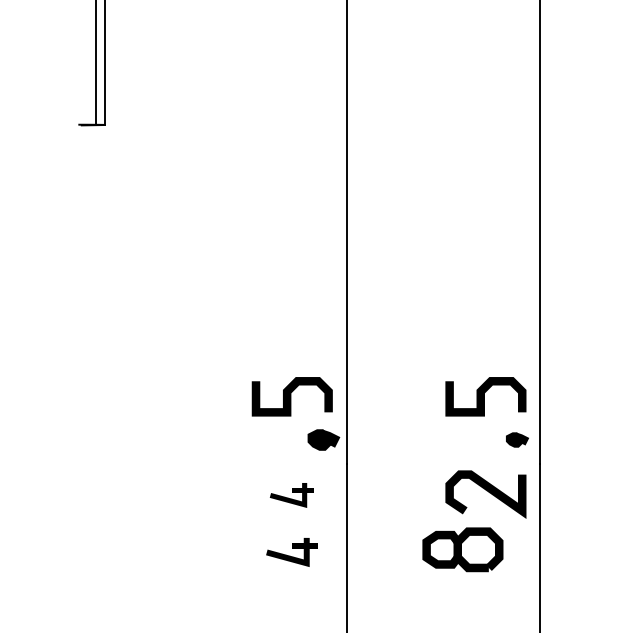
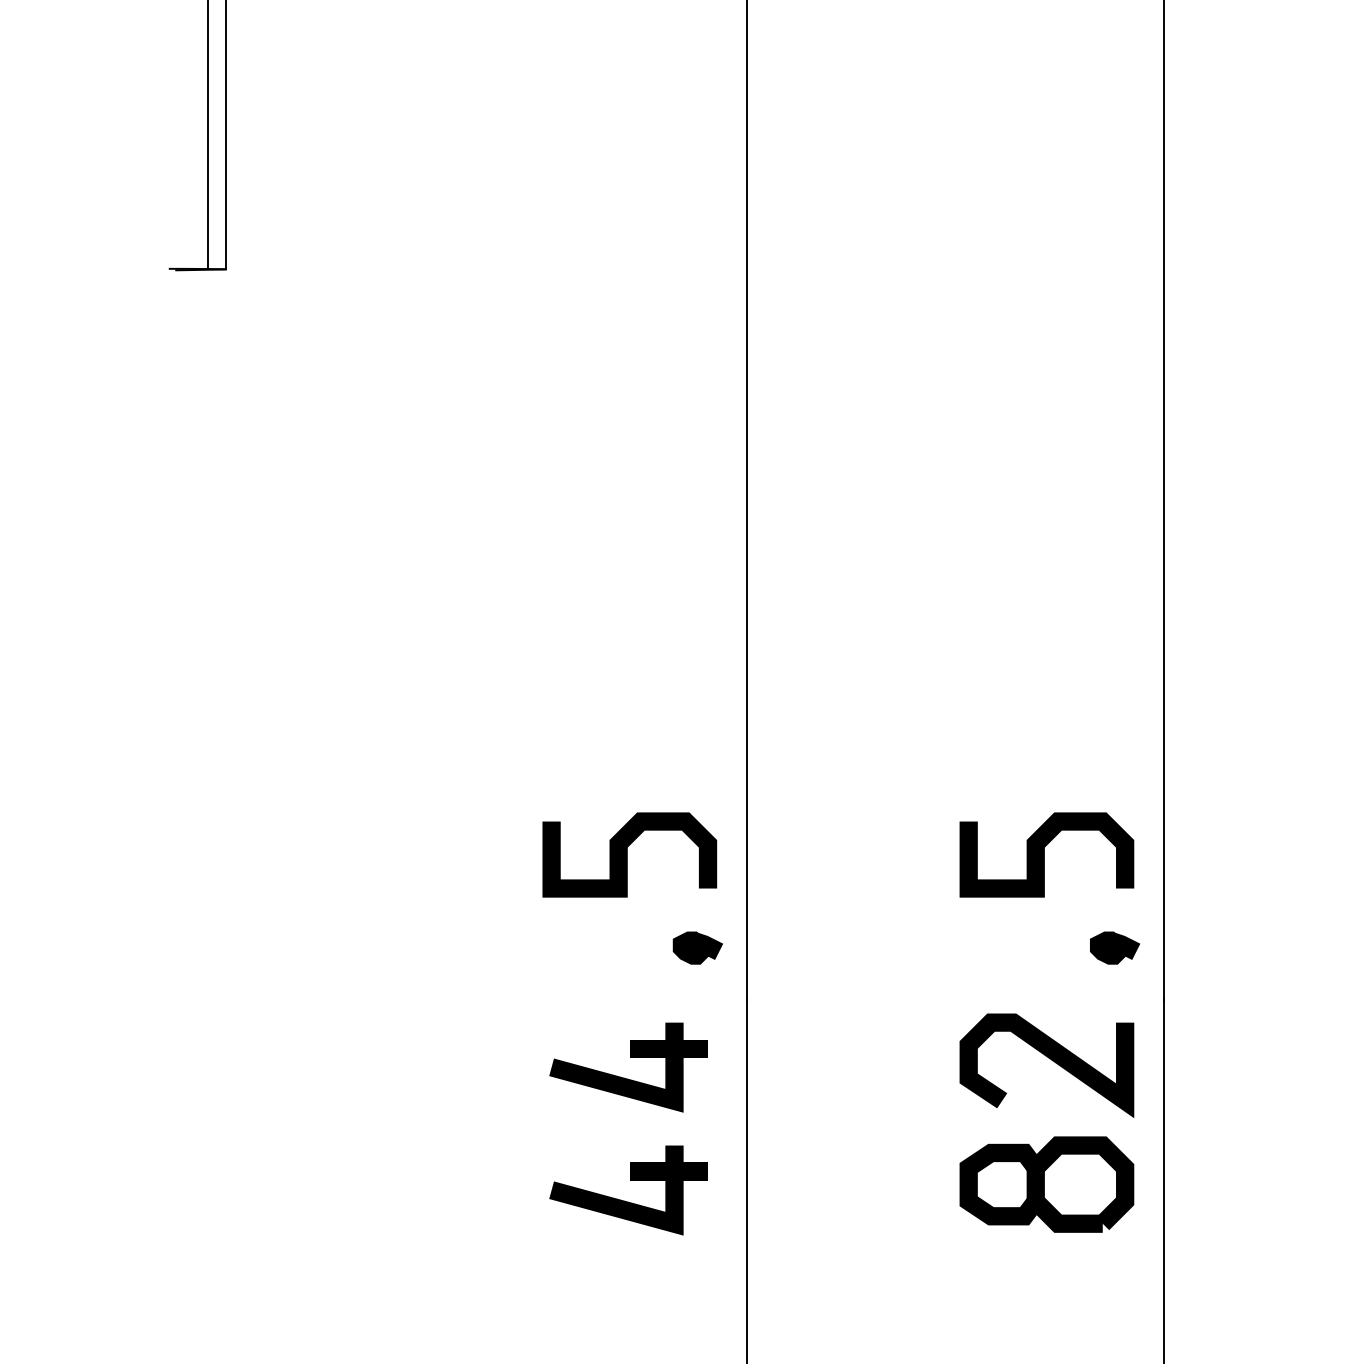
part: (323, 439) -> (696, 946), size x0.71
part: (291, 495) -> (628, 1067), size x1.67
part: (462, 549) -> (1045, 1183), moved
part: (291, 552) -> (628, 1190), size x1.43

